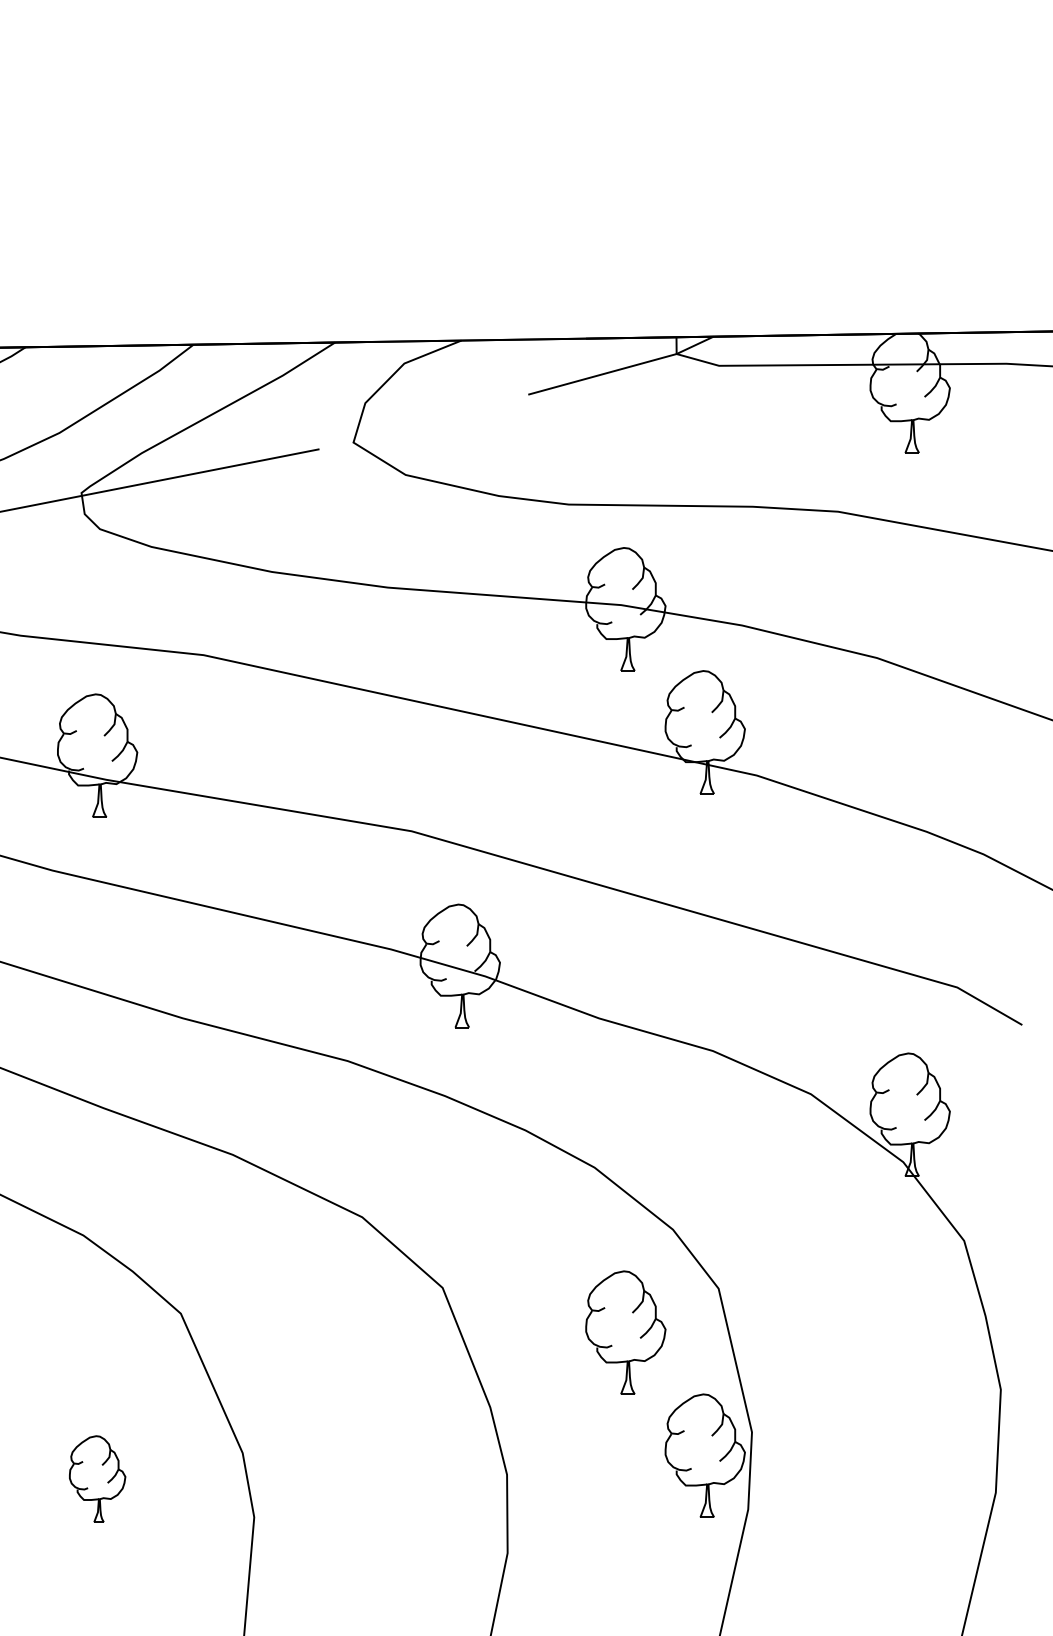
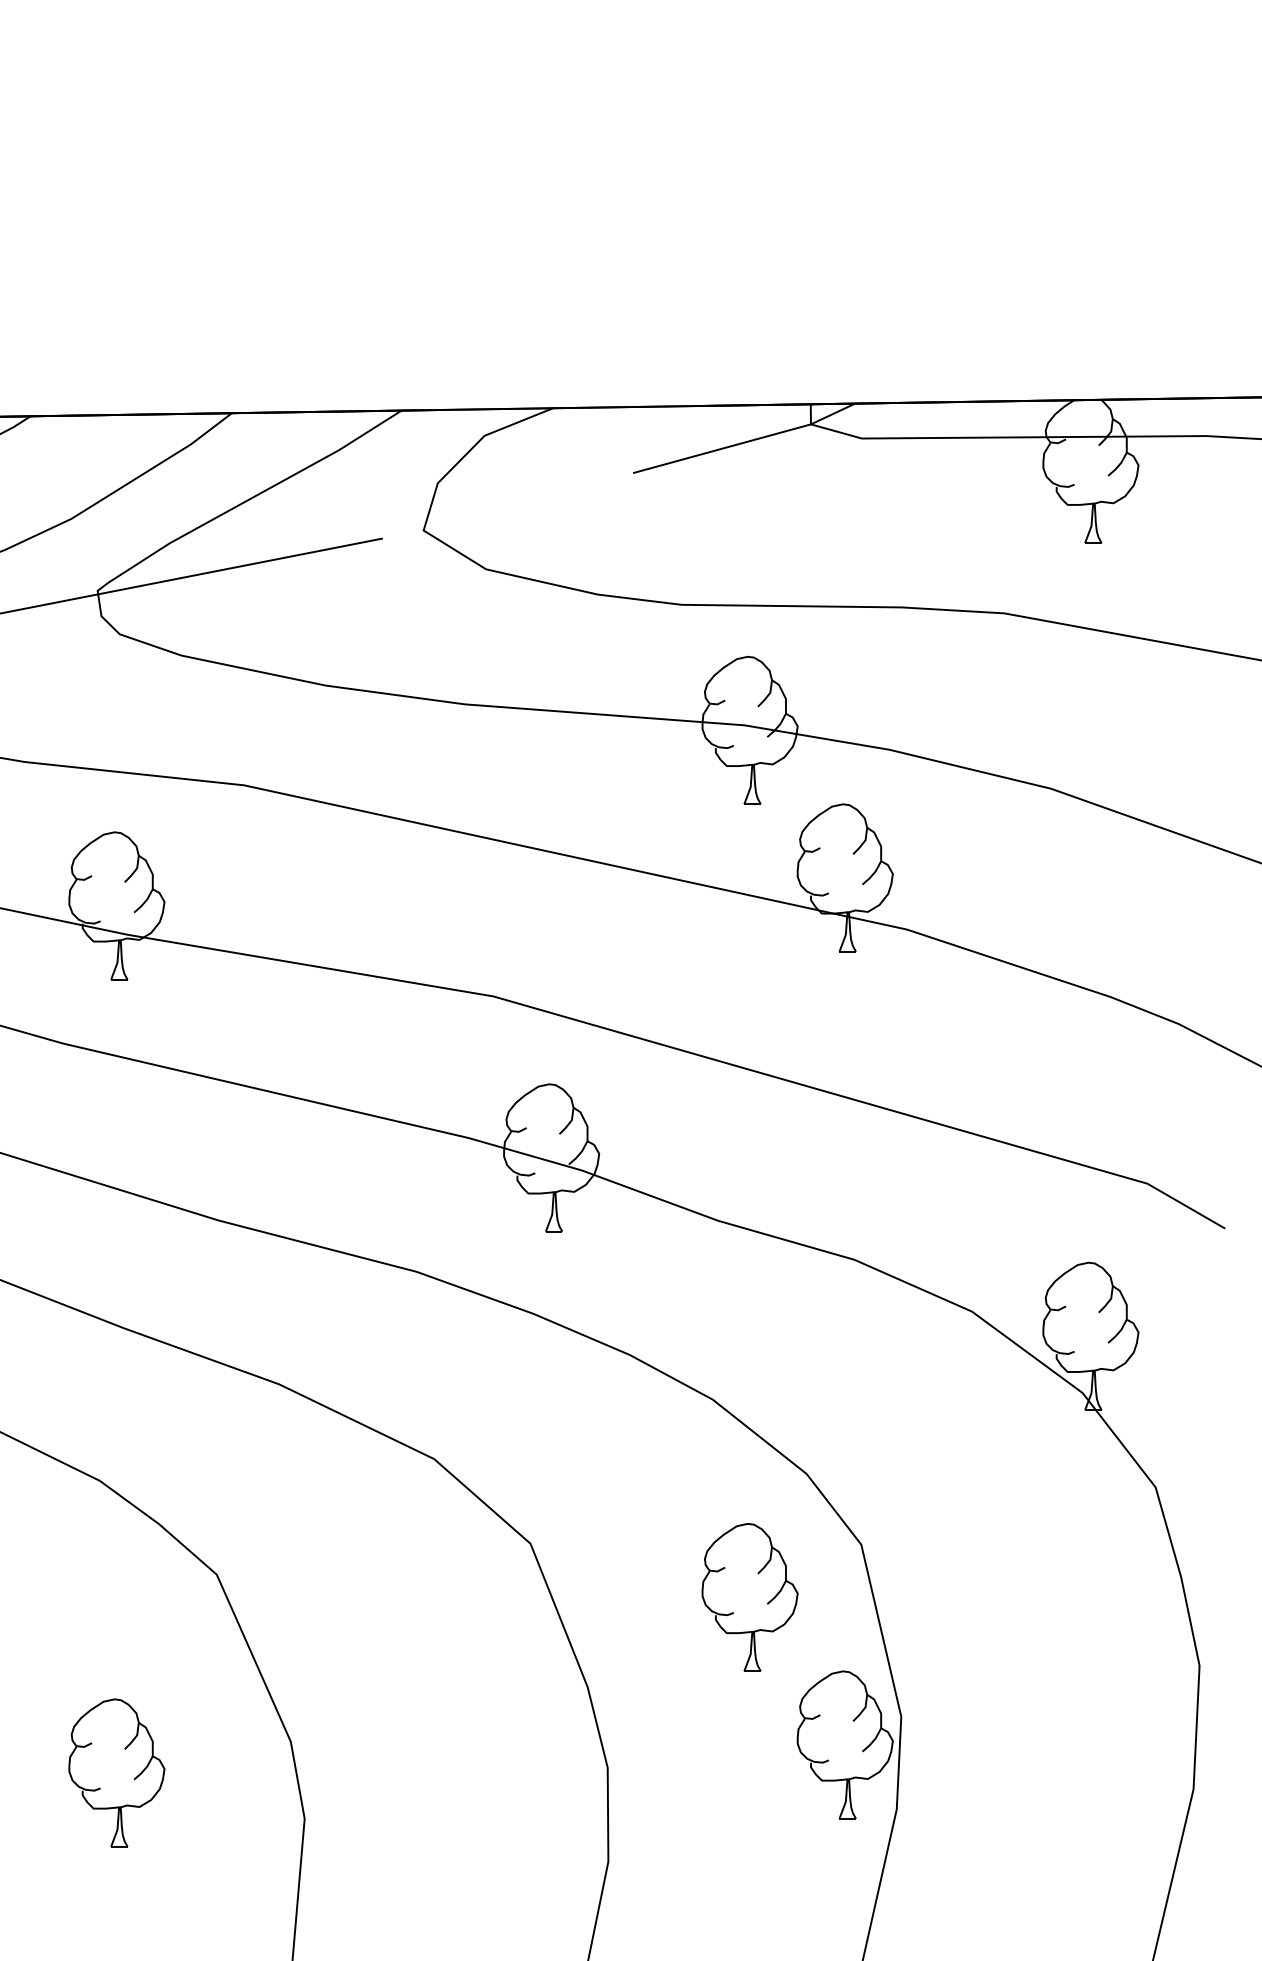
part: (97, 1478) -> (116, 1772), size x1.43

